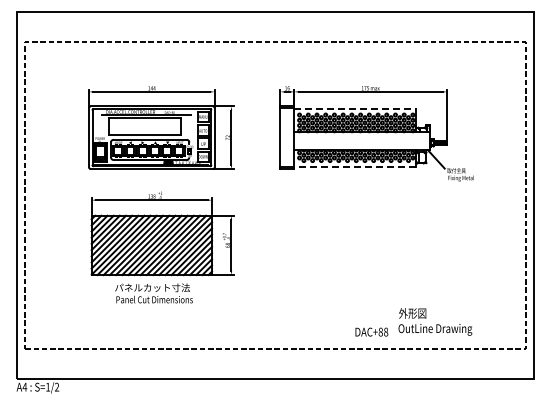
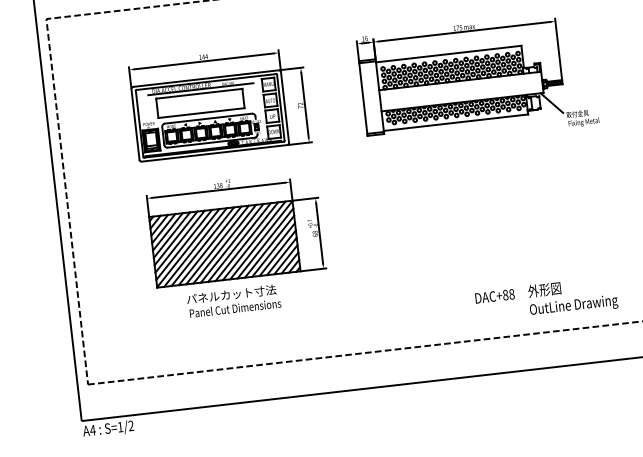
line: (355, 108) -> (448, 53), dashed -> solid
line: (354, 166) -> (455, 122), dashed -> solid
text: (371, 331) -> (494, 295), moved

